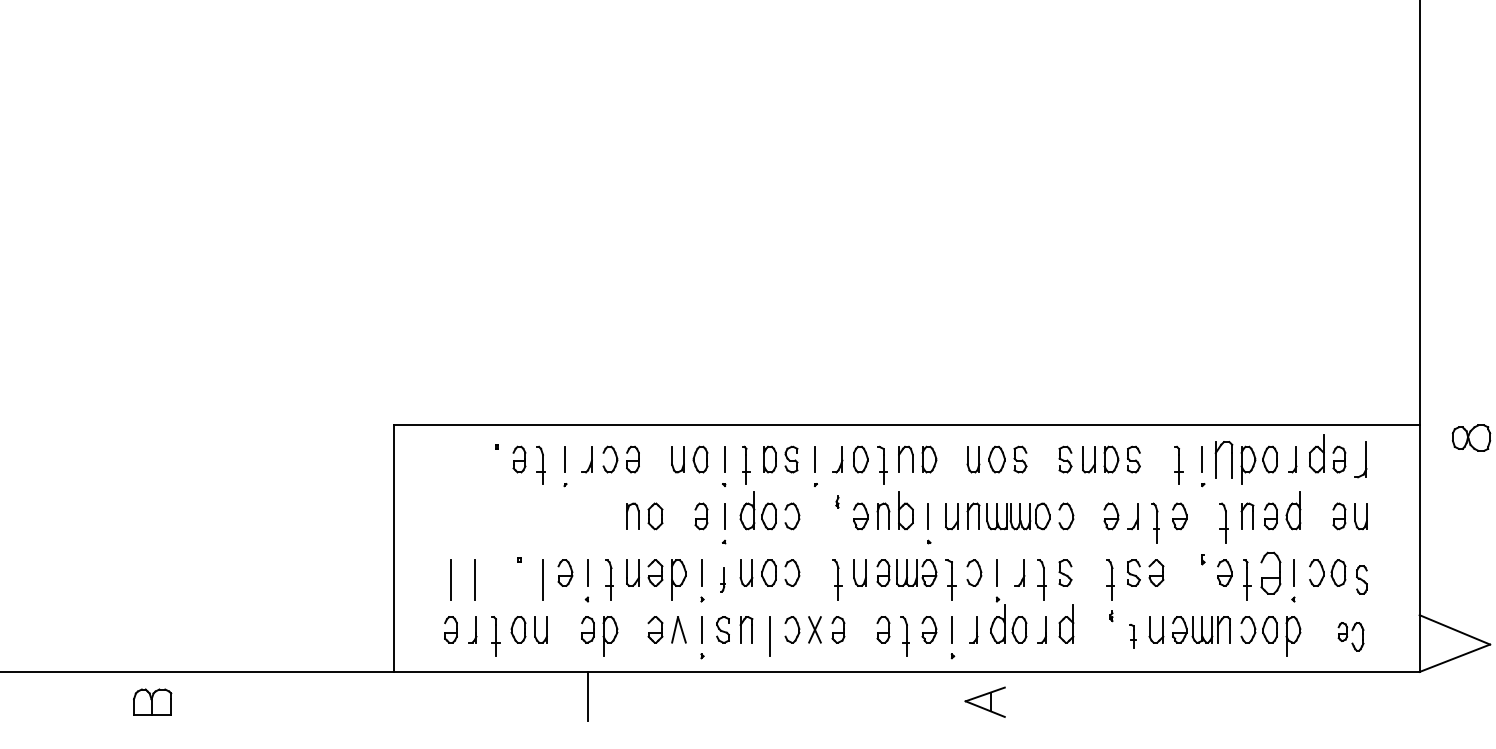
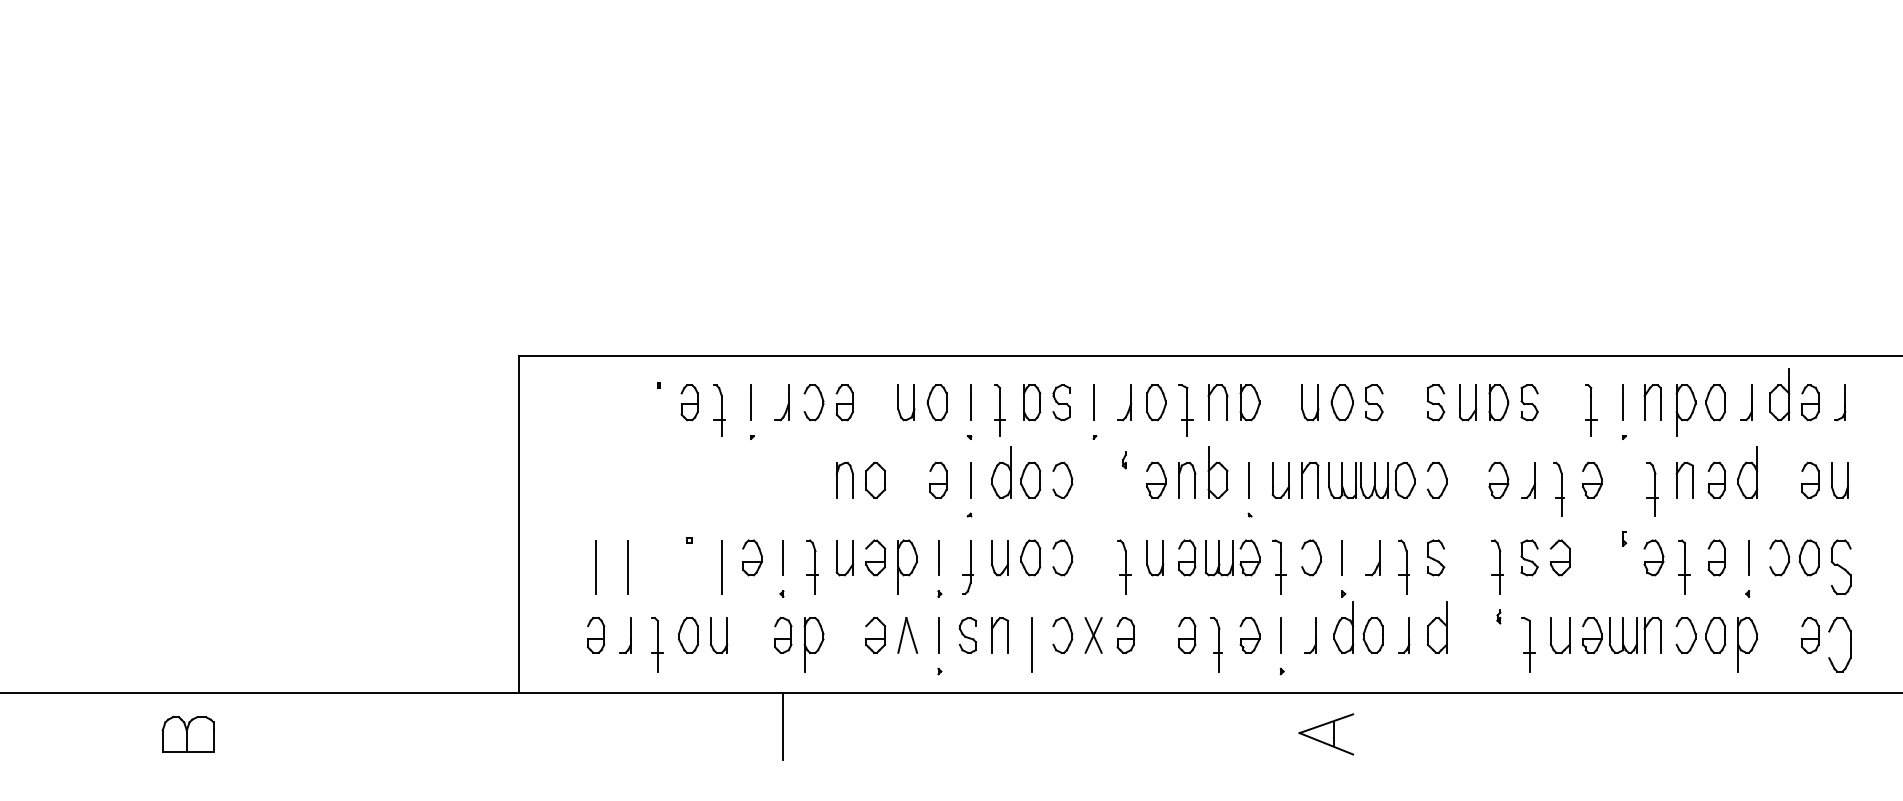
part: (1223, 458) -> (1652, 401), size x0.71
part: (1360, 459) -> (1839, 402), size x0.71
part: (1270, 572) -> (1716, 557), size x0.62
part: (722, 579) -> (967, 566), size x1.67
part: (1361, 579) -> (1840, 566), size x1.43
part: (1132, 636) -> (1527, 644), size x1.67
part: (1350, 636) -> (1825, 644), size x1.43

